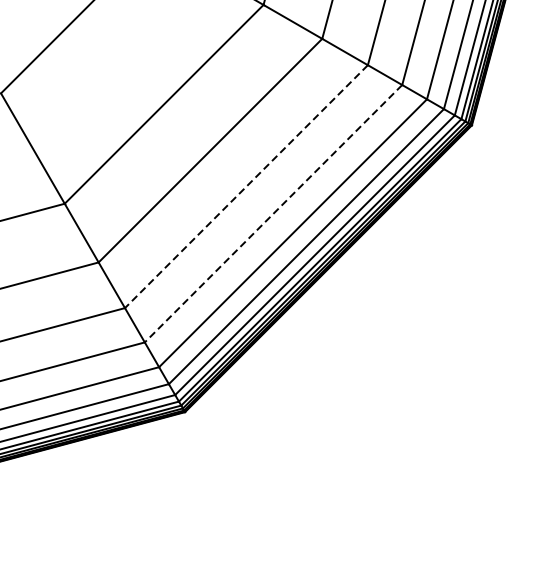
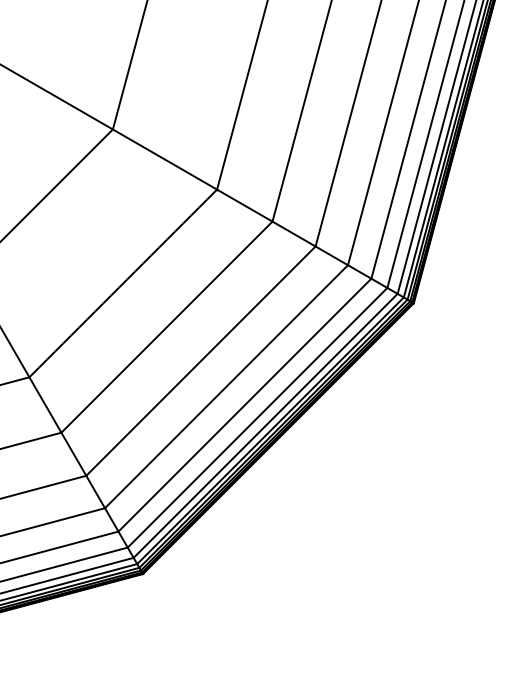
line: (245, 187) -> (200, 361), dashed -> solid
line: (273, 213) -> (226, 386), dashed -> solid

